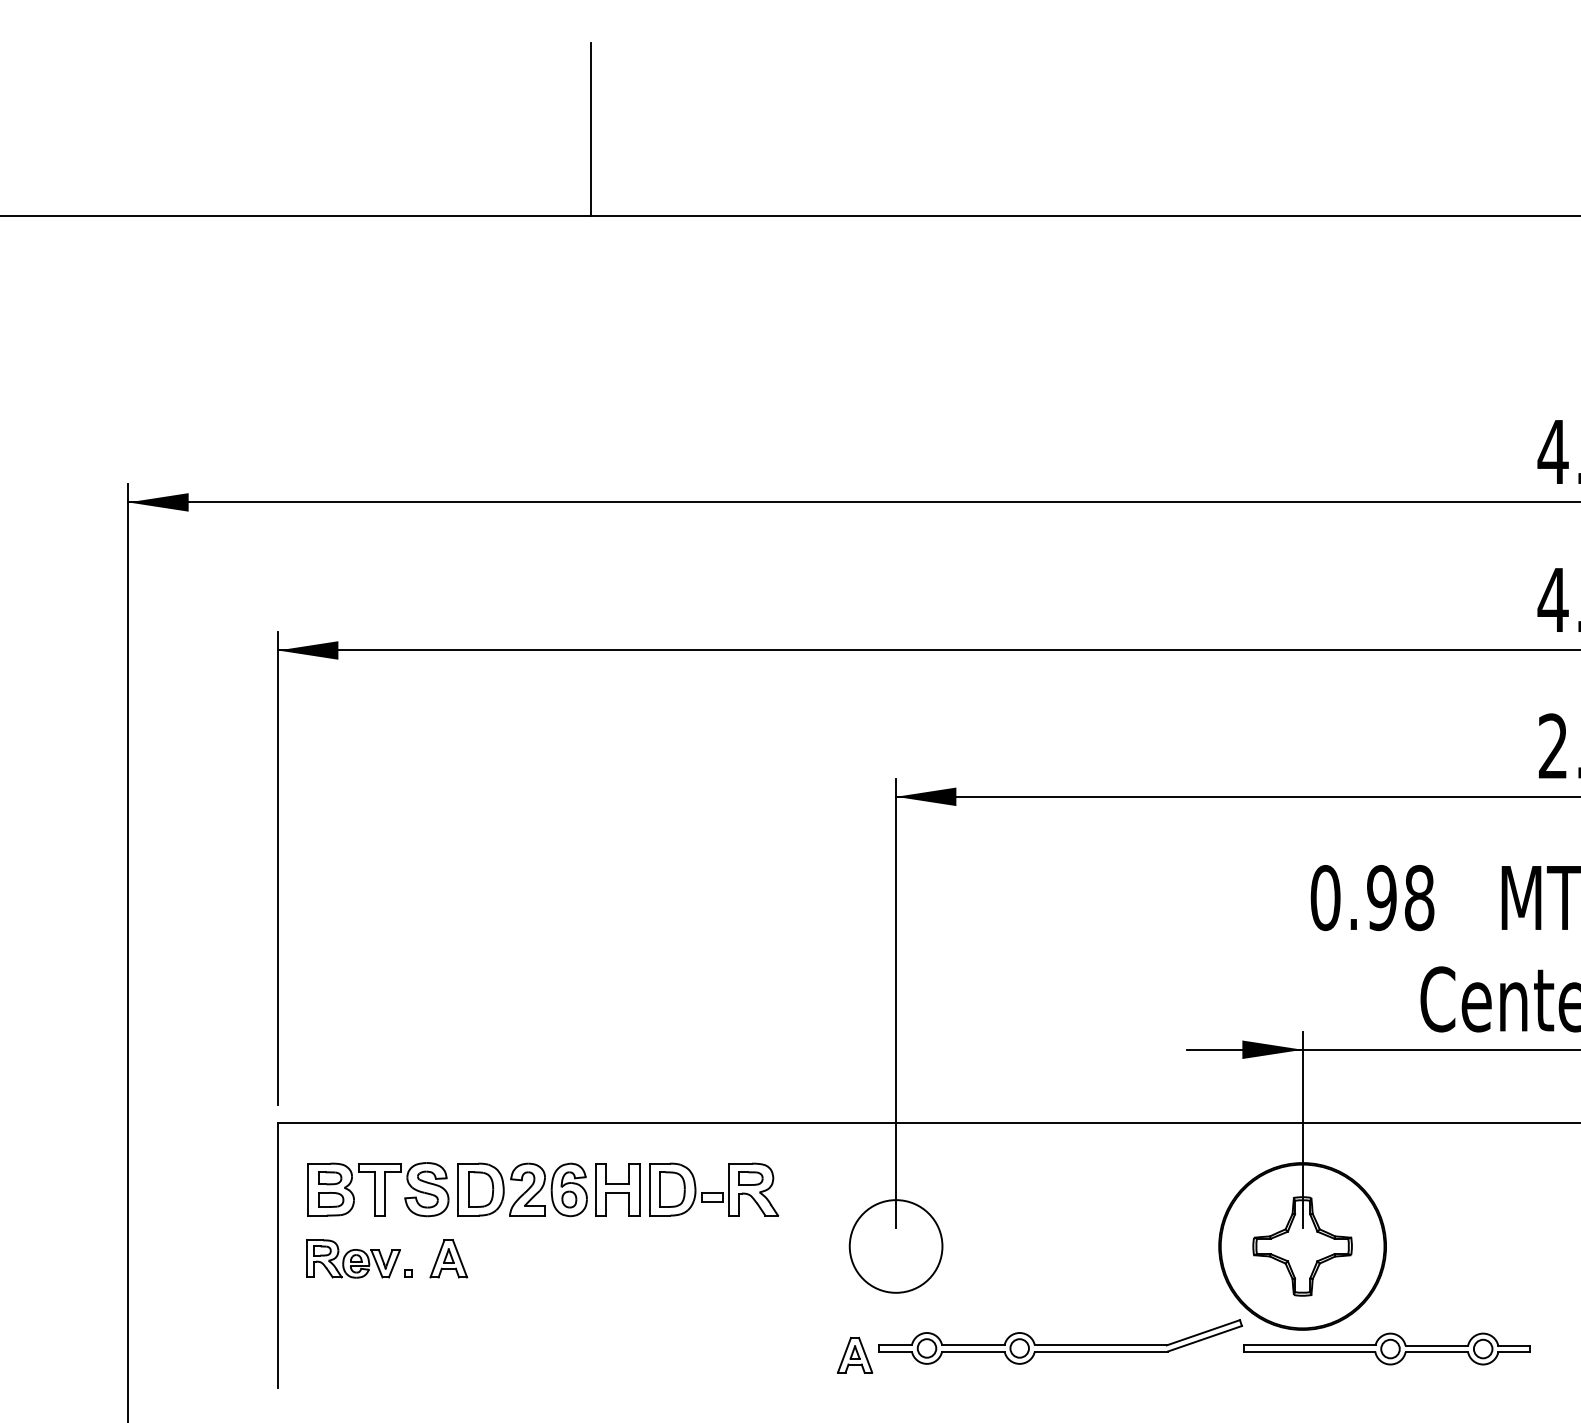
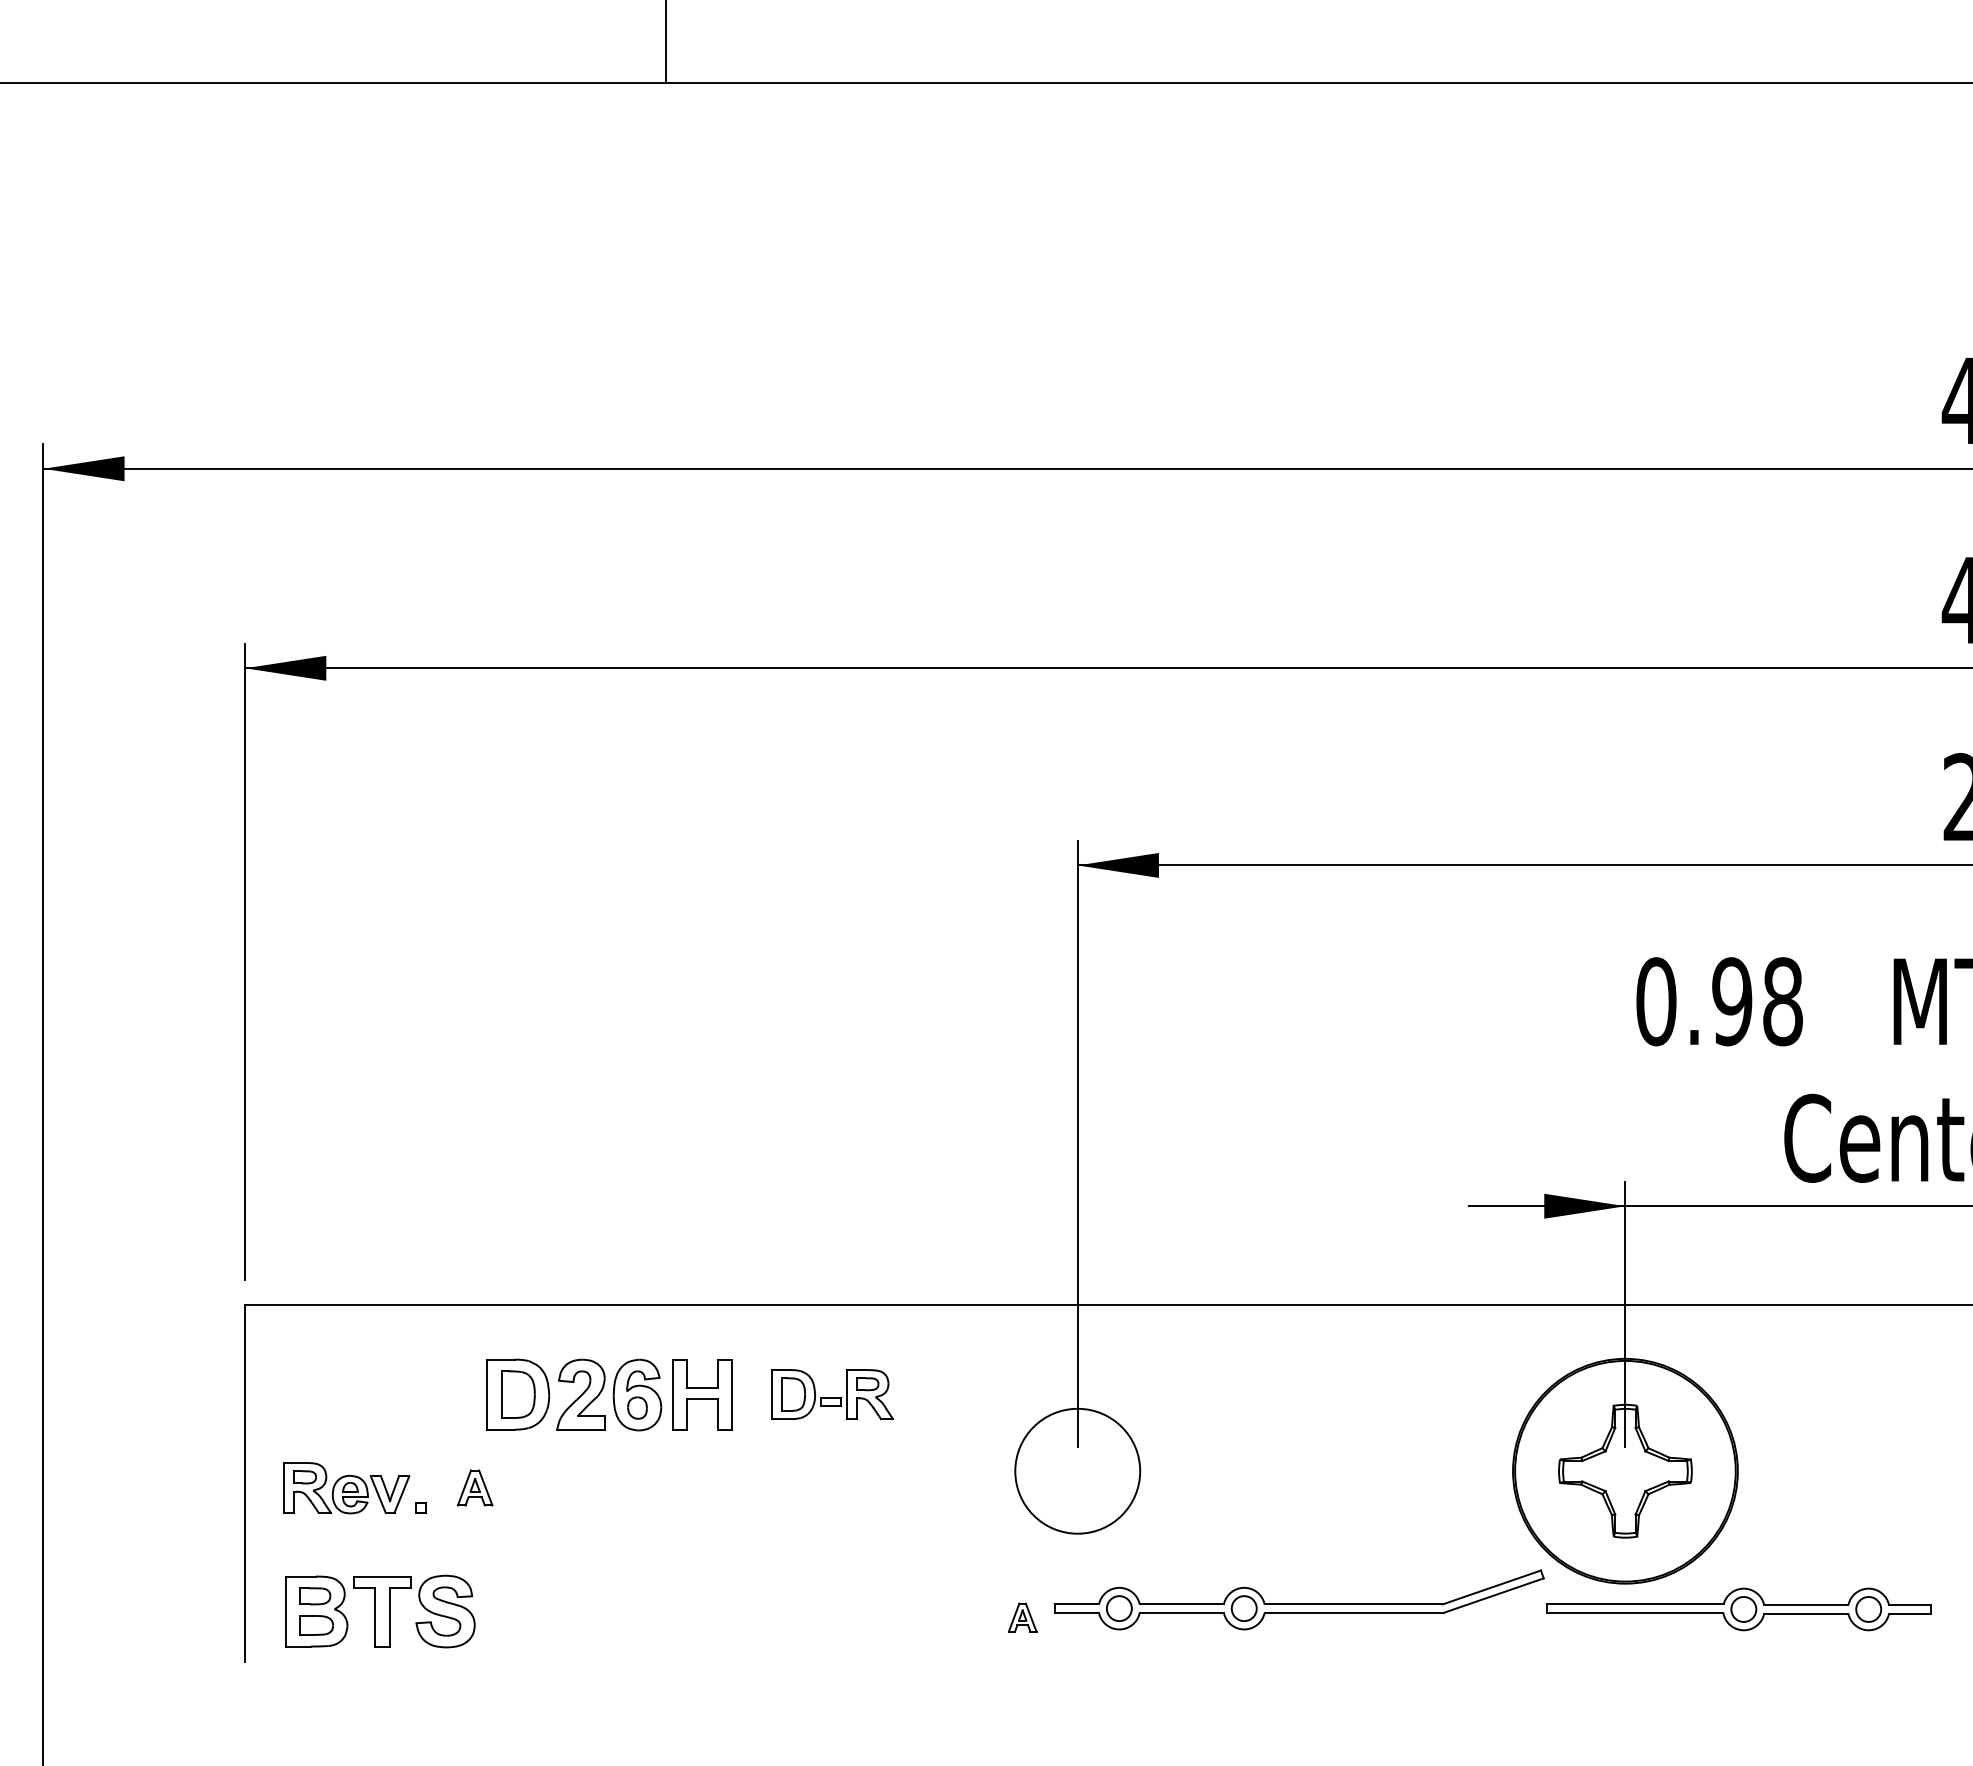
part: (378, 1189) -> (380, 1611), moved
part: (714, 1189) -> (833, 1394), size x0.7
part: (448, 1258) -> (474, 1487), size x0.7
part: (855, 1354) -> (1023, 1616), size x0.6

